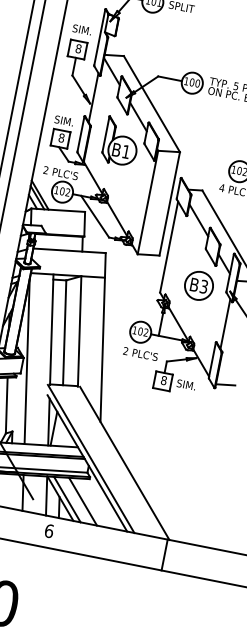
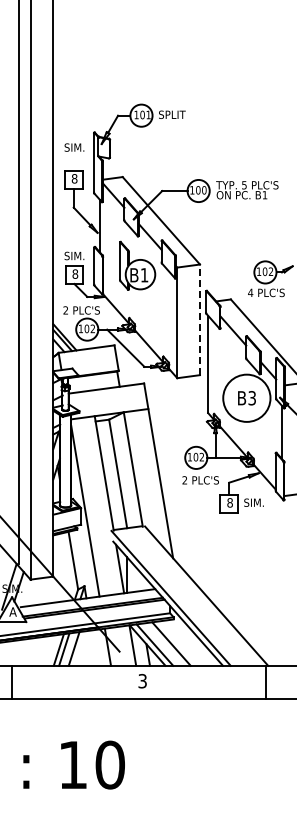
text: (82, 29) -> (74, 147), moved
line: (170, 203) -> (200, 319), solid -> dashed
circle: (198, 286) -> (246, 398), size x1.6
text: (49, 531) -> (142, 681), 6 -> 3

